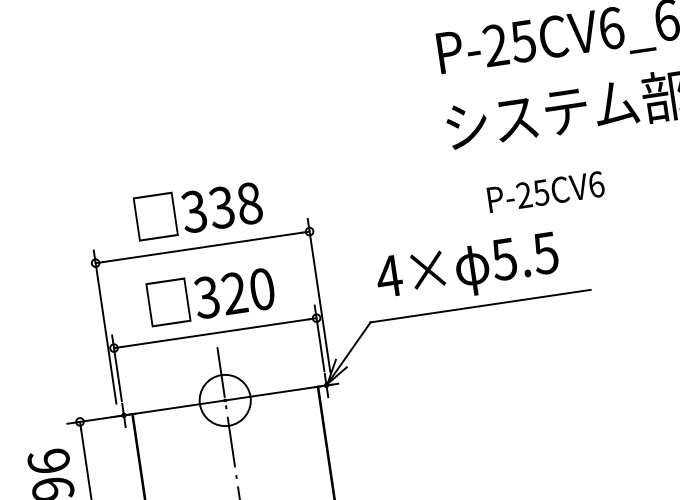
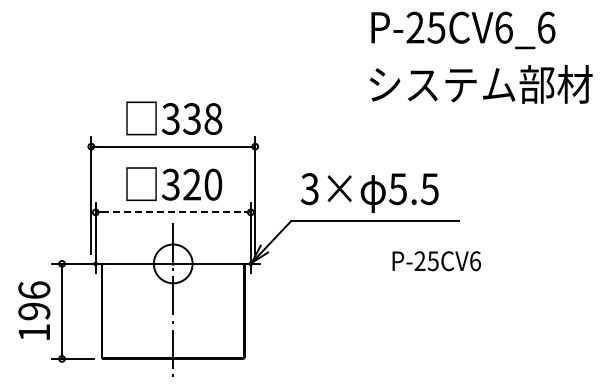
text: (545, 192) -> (436, 261), moved
text: (388, 277) -> (309, 189), 4× -> 3×
line: (215, 333) -> (173, 212), solid -> dashed

